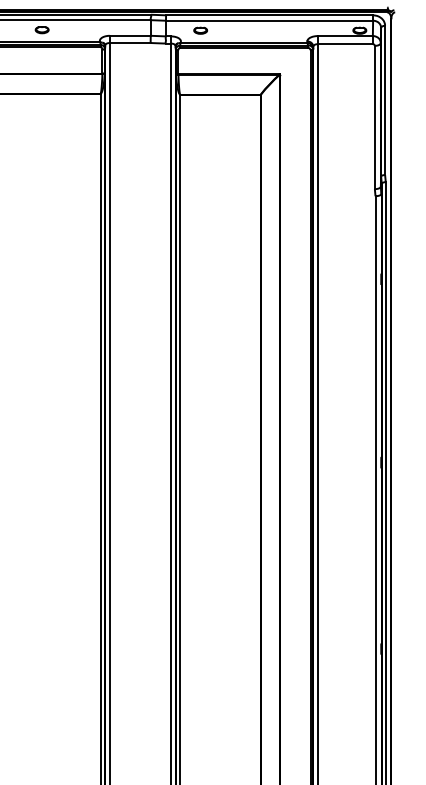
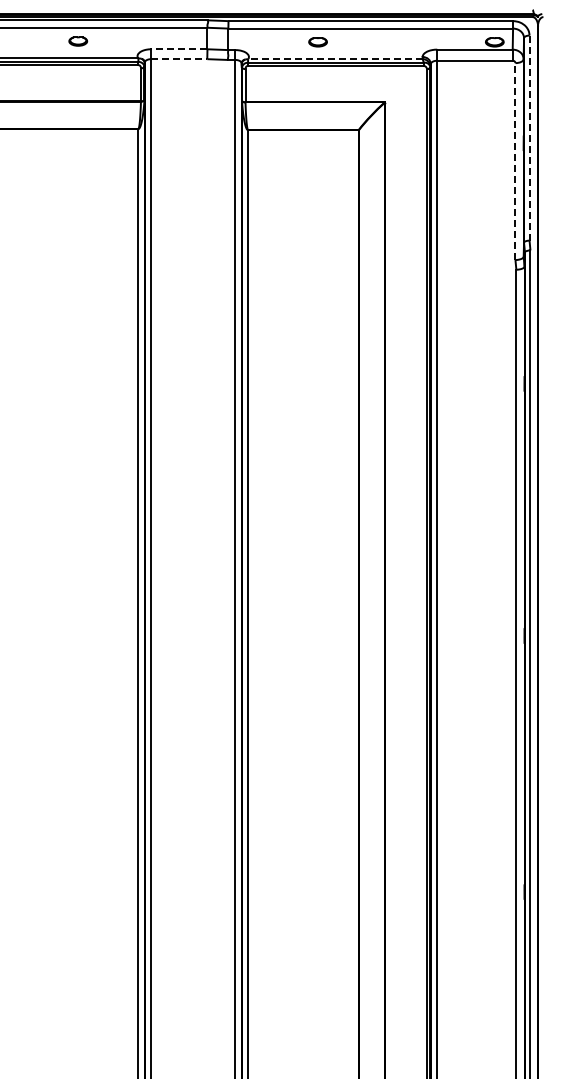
part: (42, 30) -> (78, 41), moved
part: (200, 30) -> (317, 42), moved
line: (129, 35) -> (178, 49), solid -> dashed
line: (243, 42) -> (335, 58), solid -> dashed
line: (130, 43) -> (179, 59), solid -> dashed
line: (385, 100) -> (529, 138), solid -> dashed
line: (374, 117) -> (515, 161), solid -> dashed

